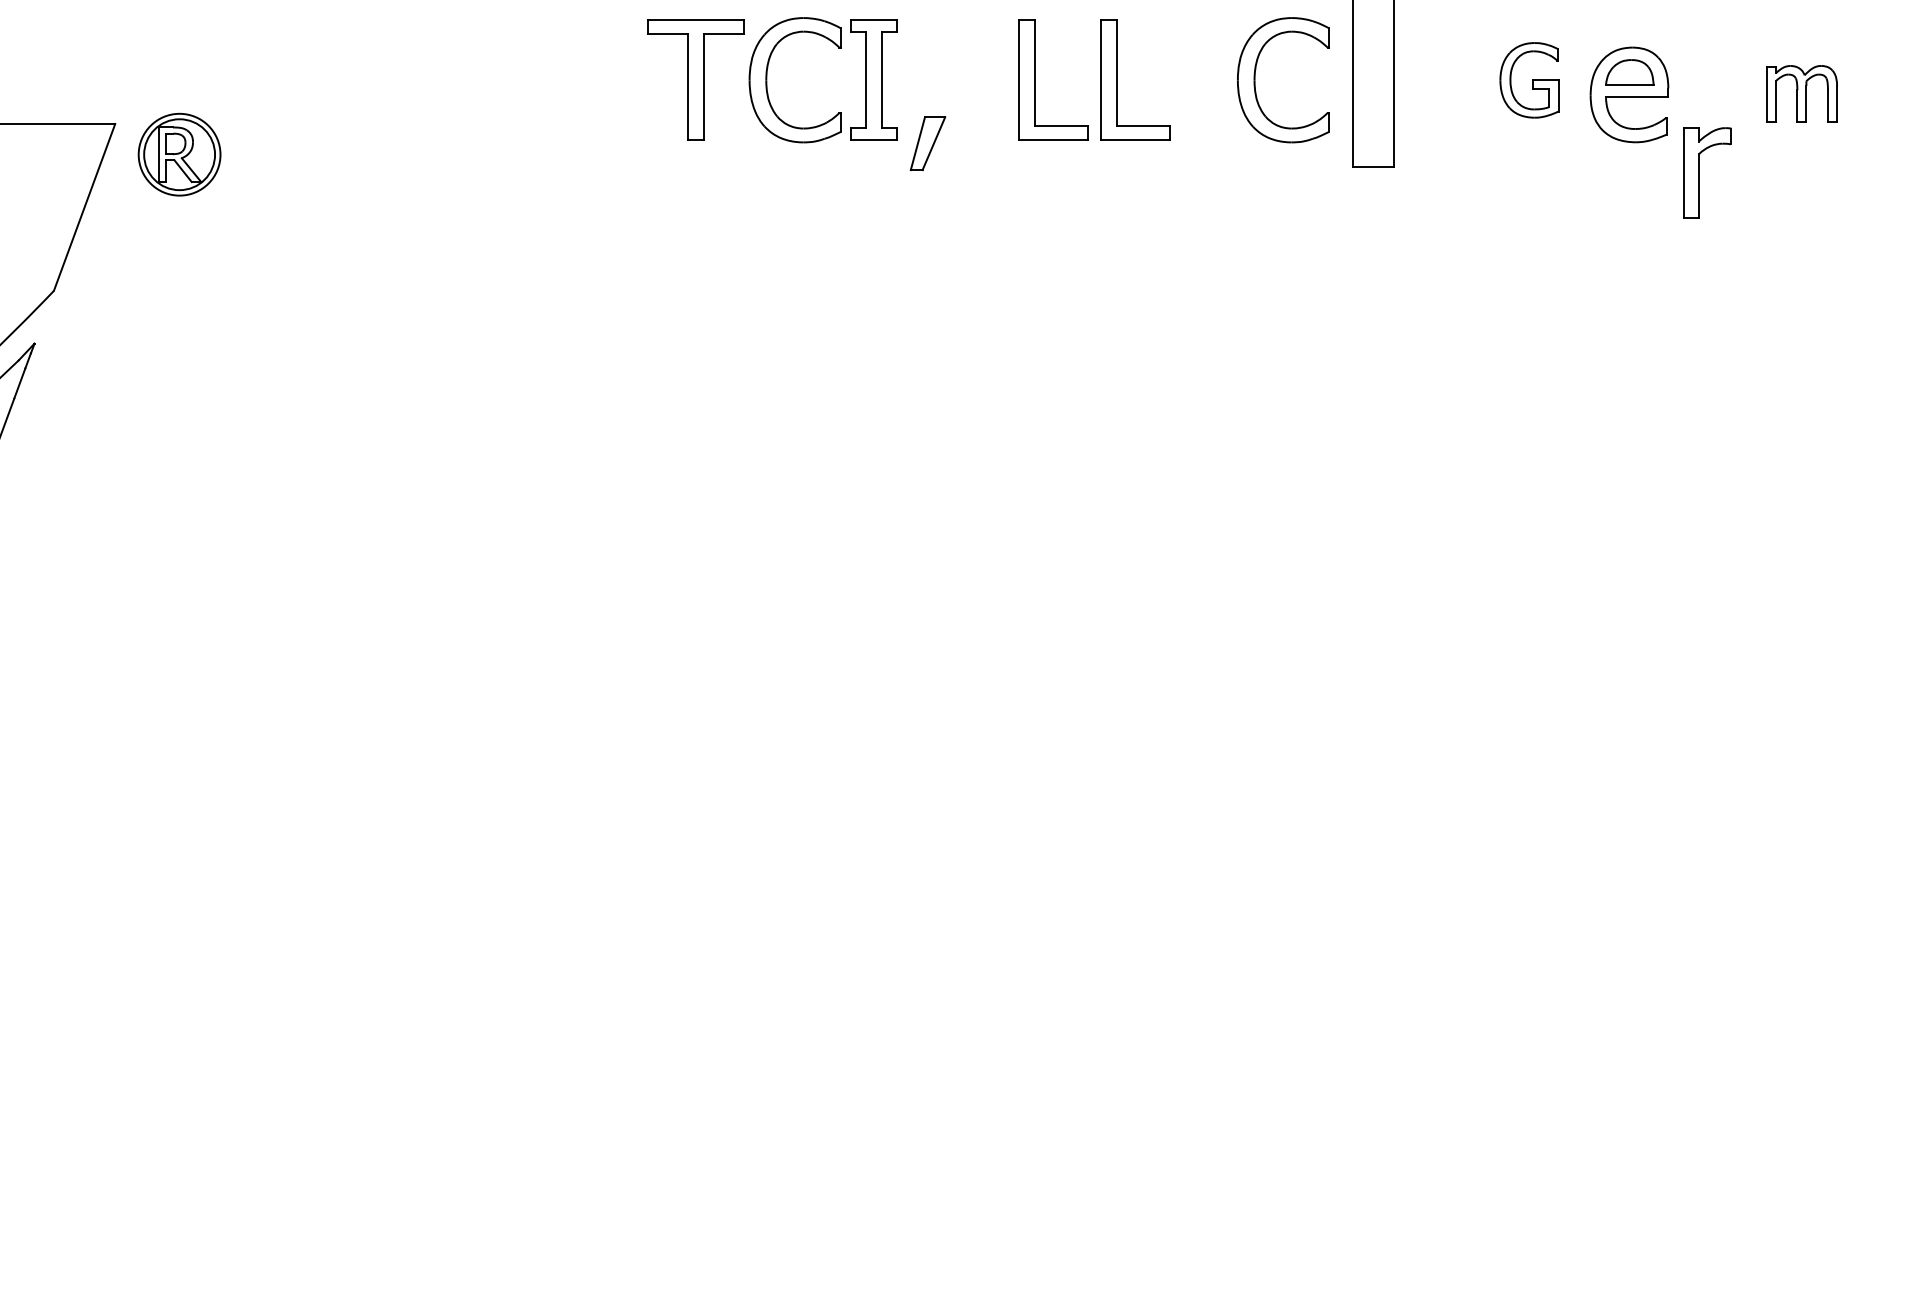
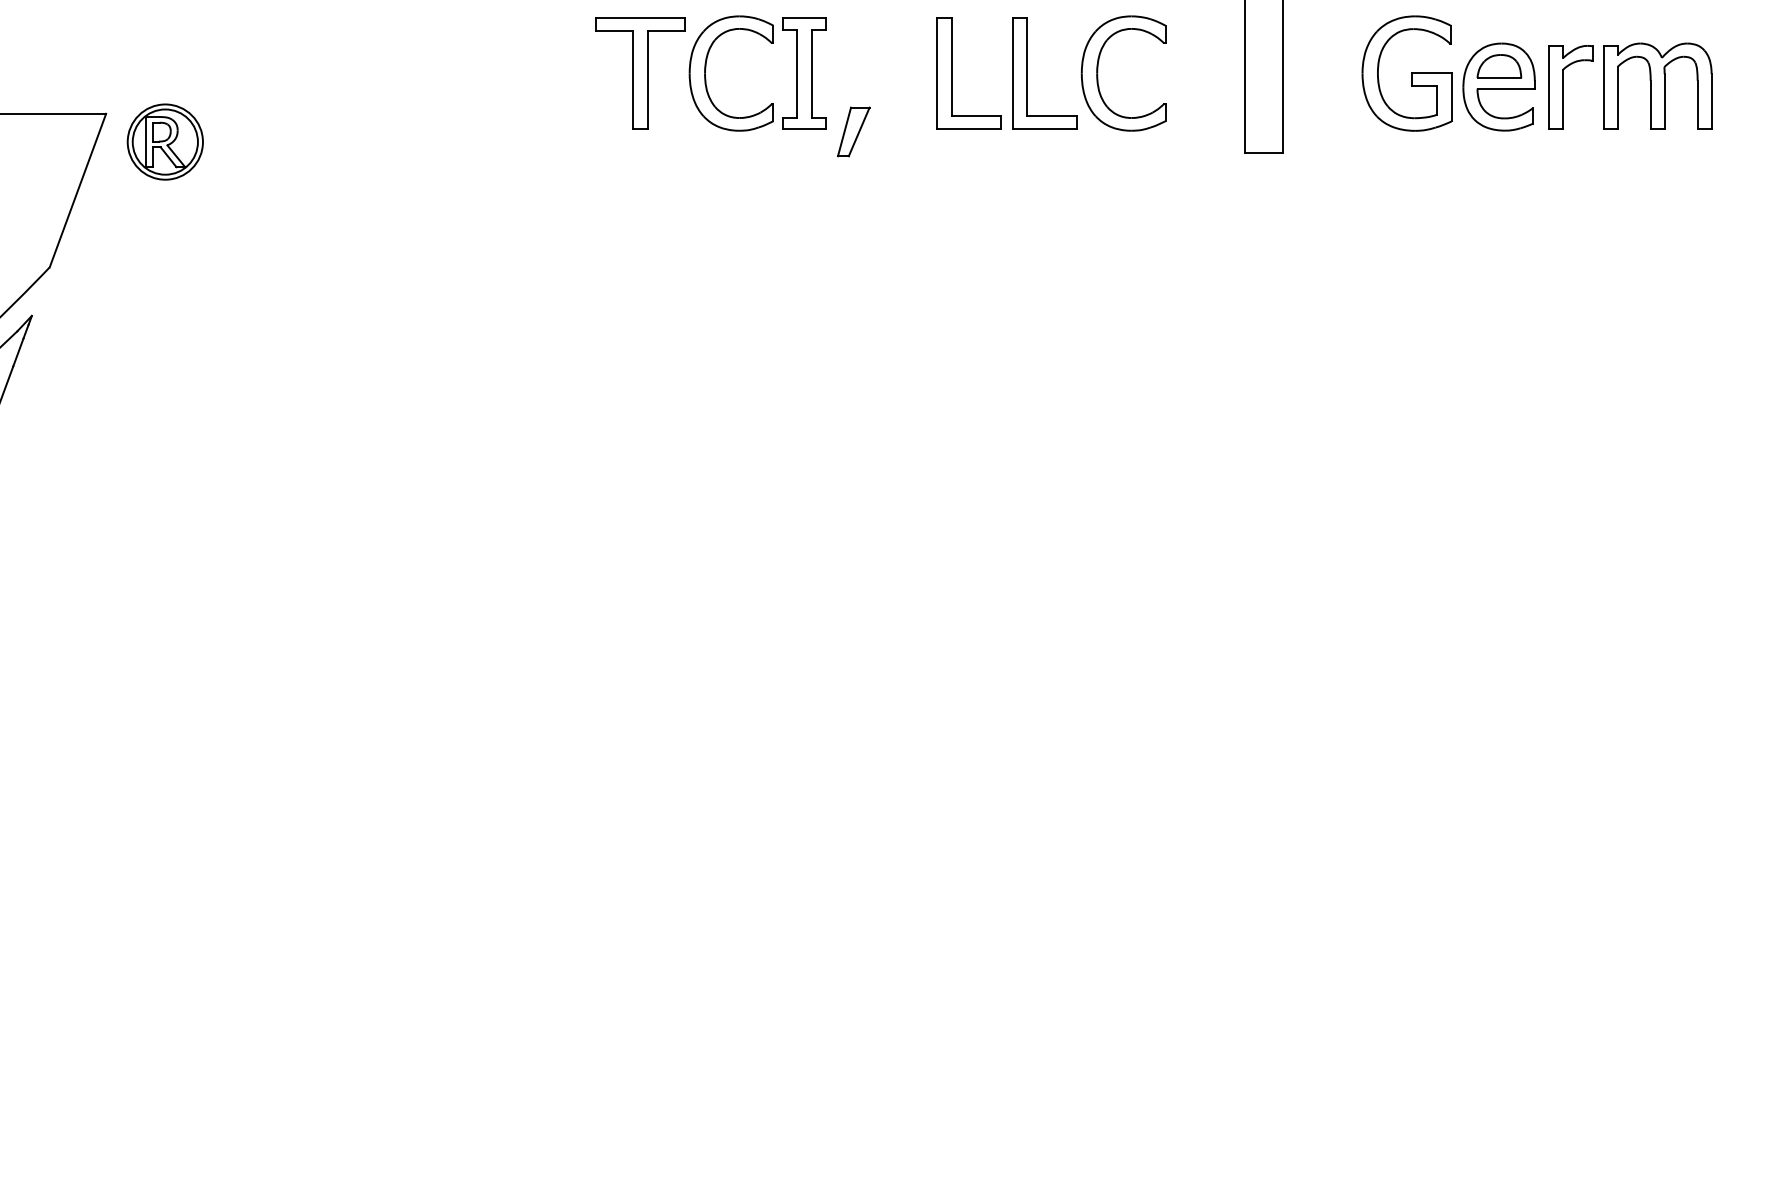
part: (1255, 80) -> (1098, 73), moved
part: (1529, 80) -> (1407, 73), size x1.67
part: (1801, 93) -> (1657, 85), size x1.67
part: (1699, 172) -> (1563, 86), moved

